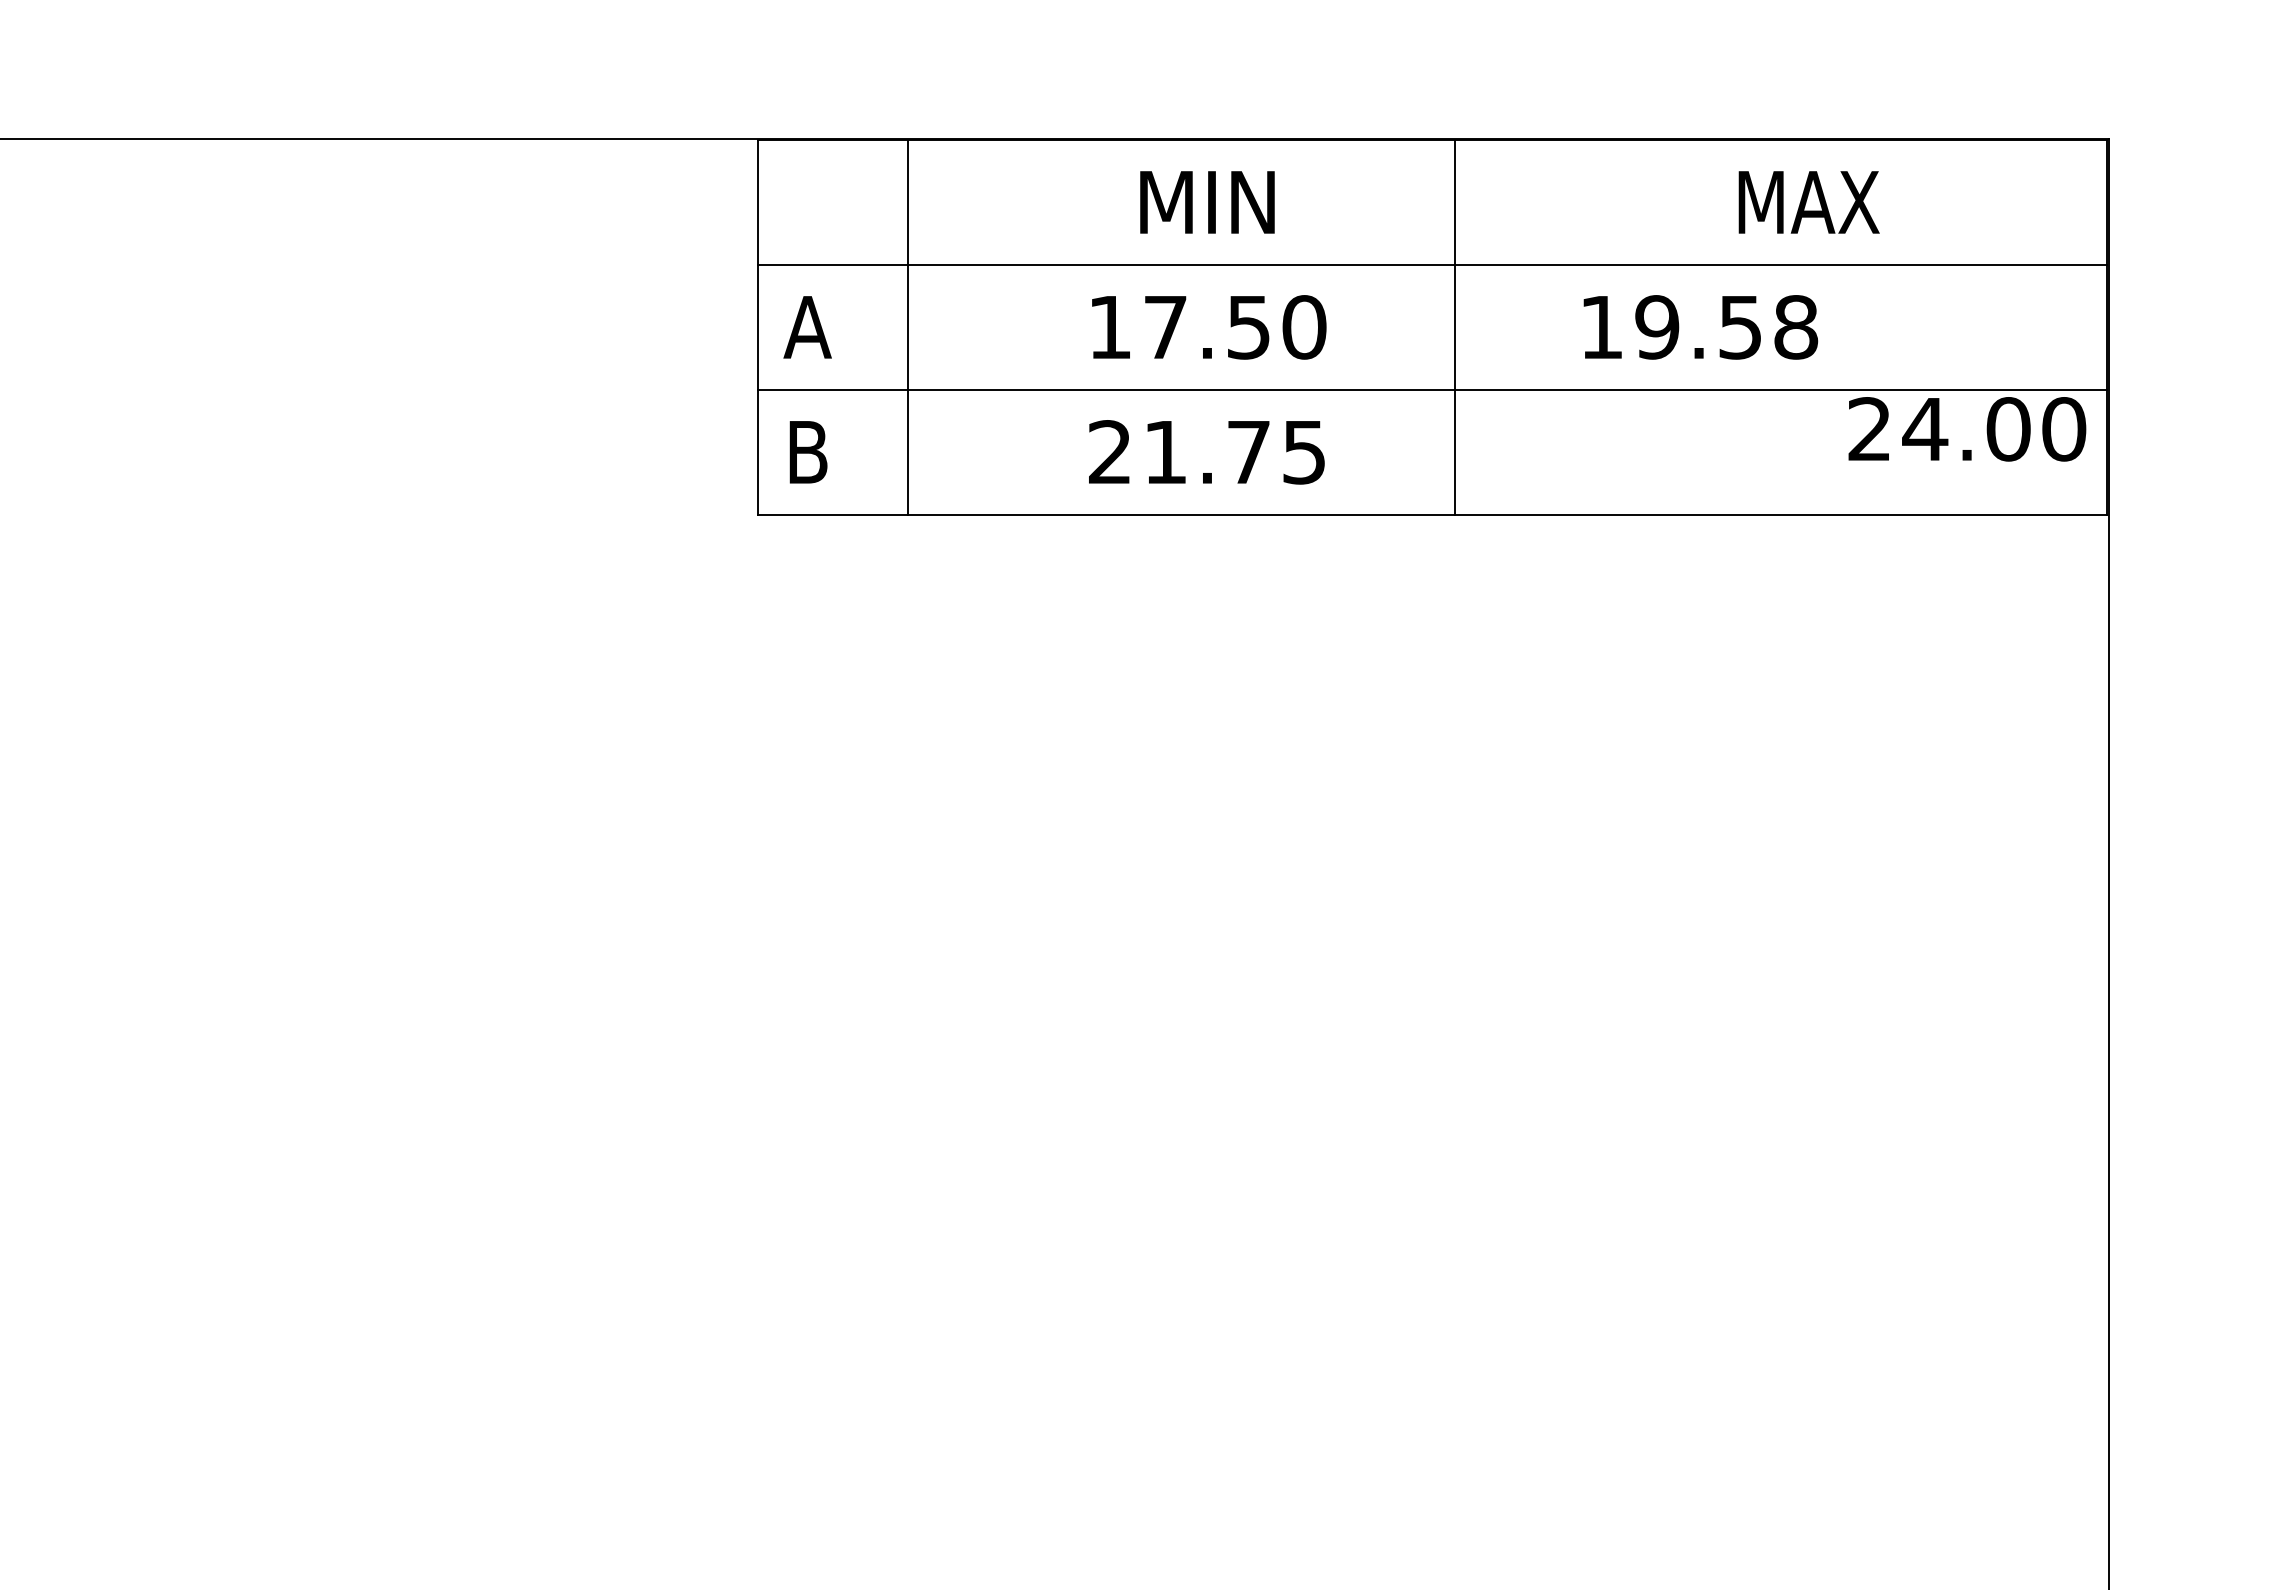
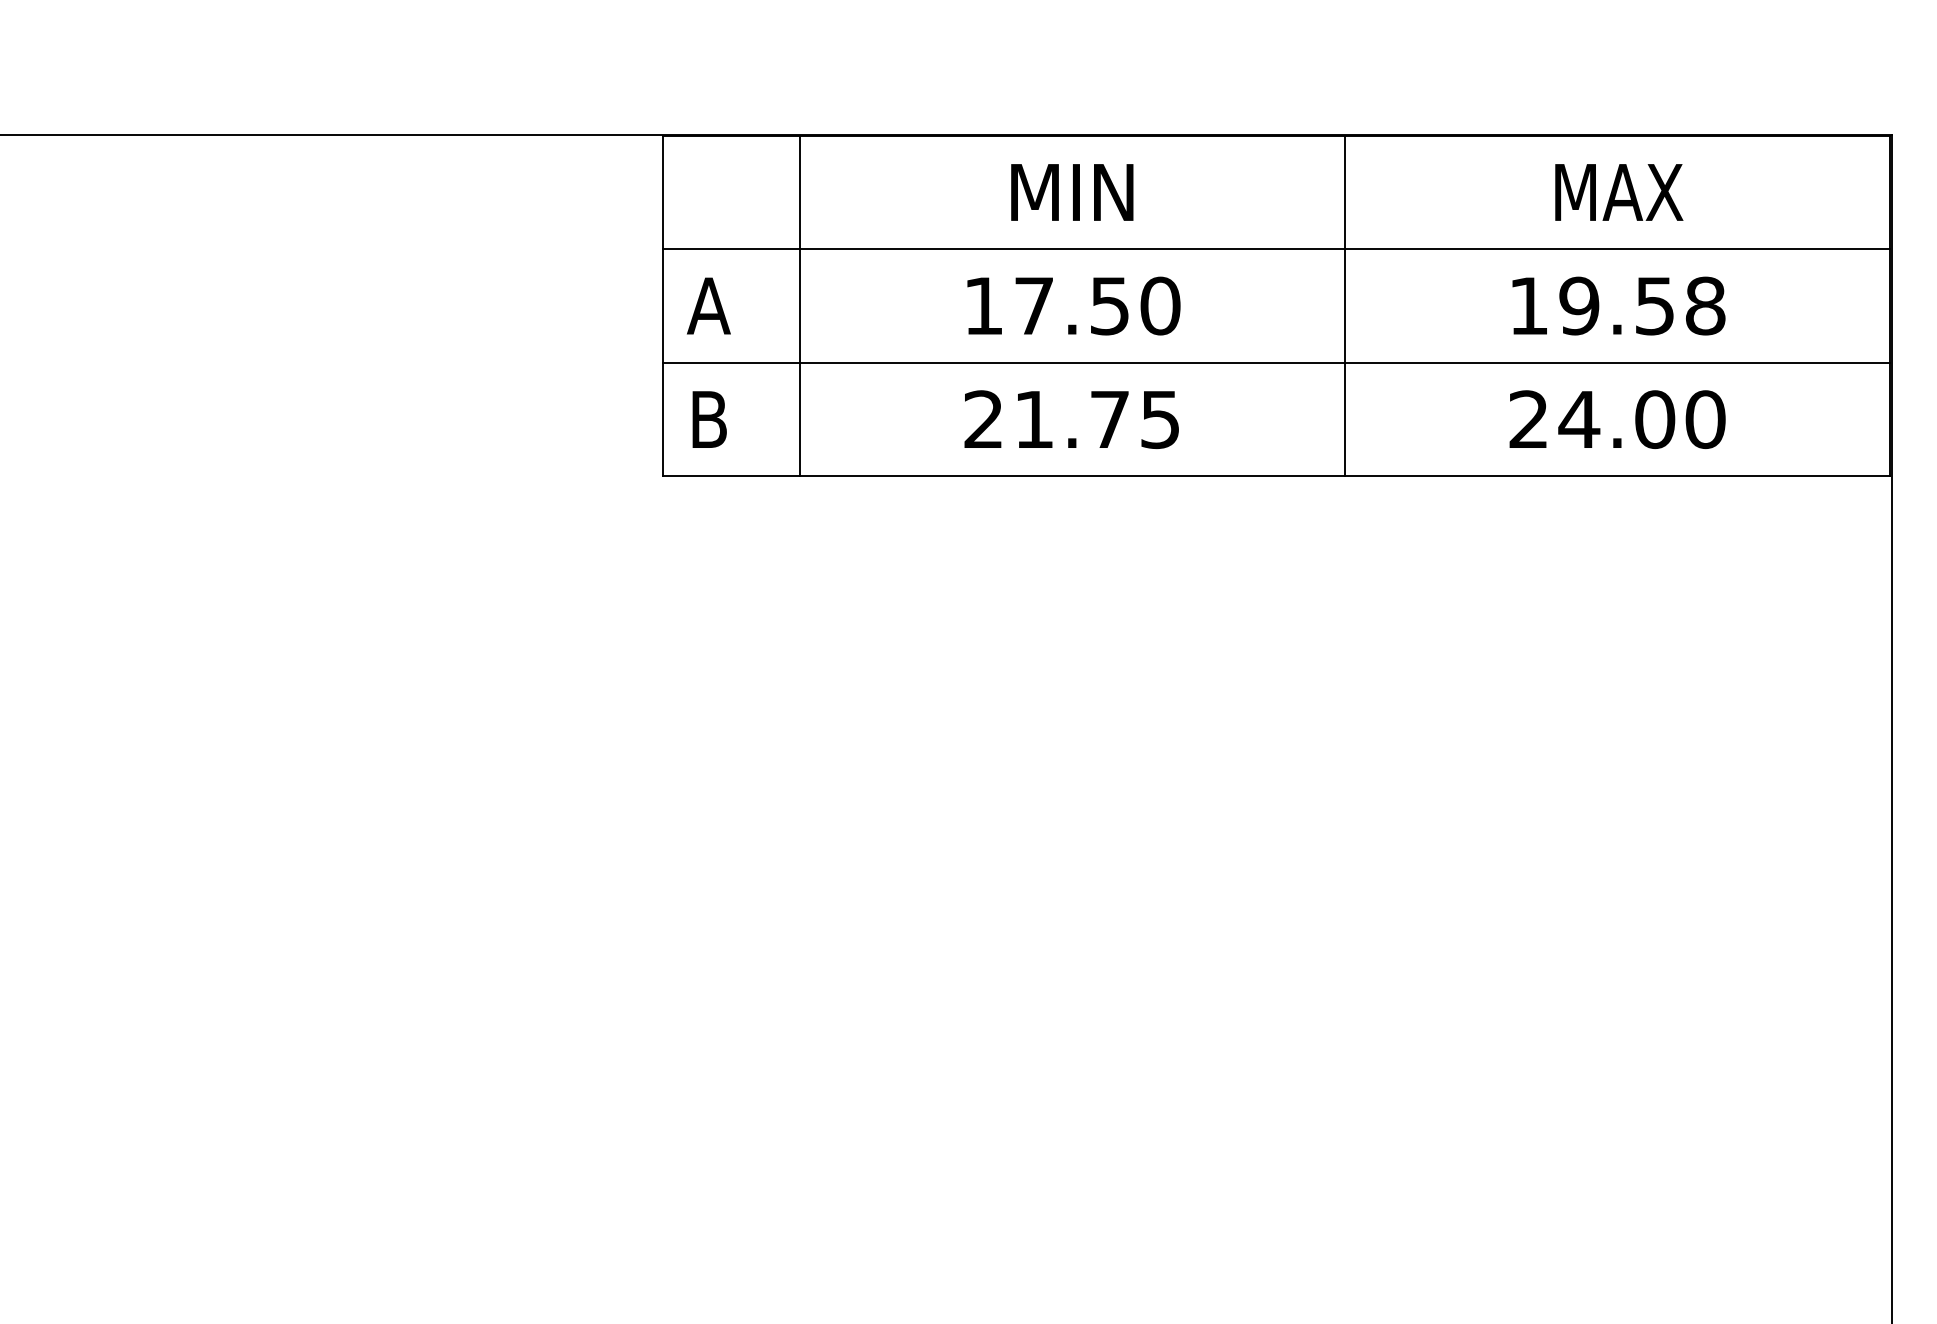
line: (1455, 326) -> (1345, 305), moved
text: (1700, 327) -> (1618, 306), moved
text: (1967, 429) -> (1617, 419), moved

